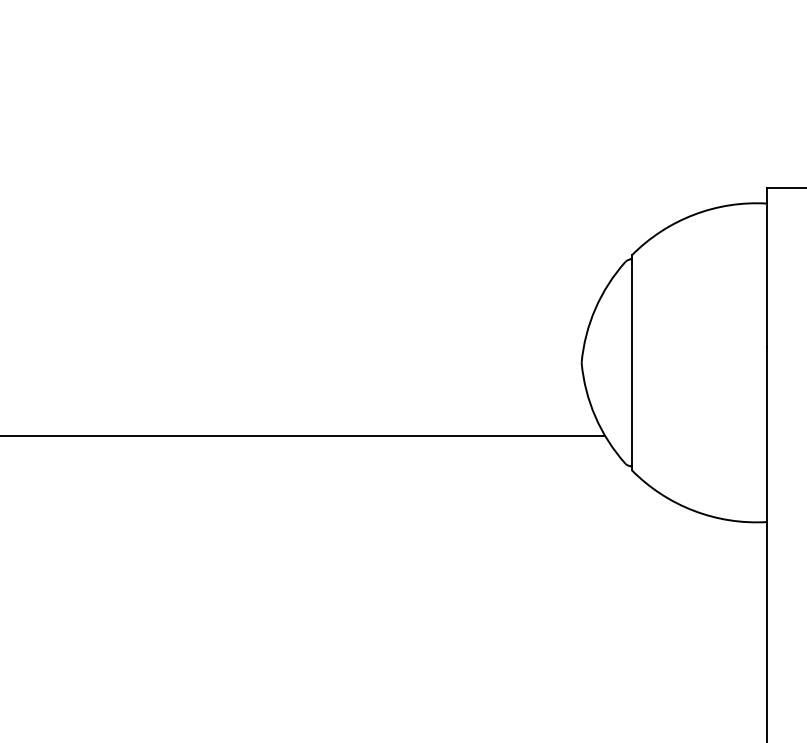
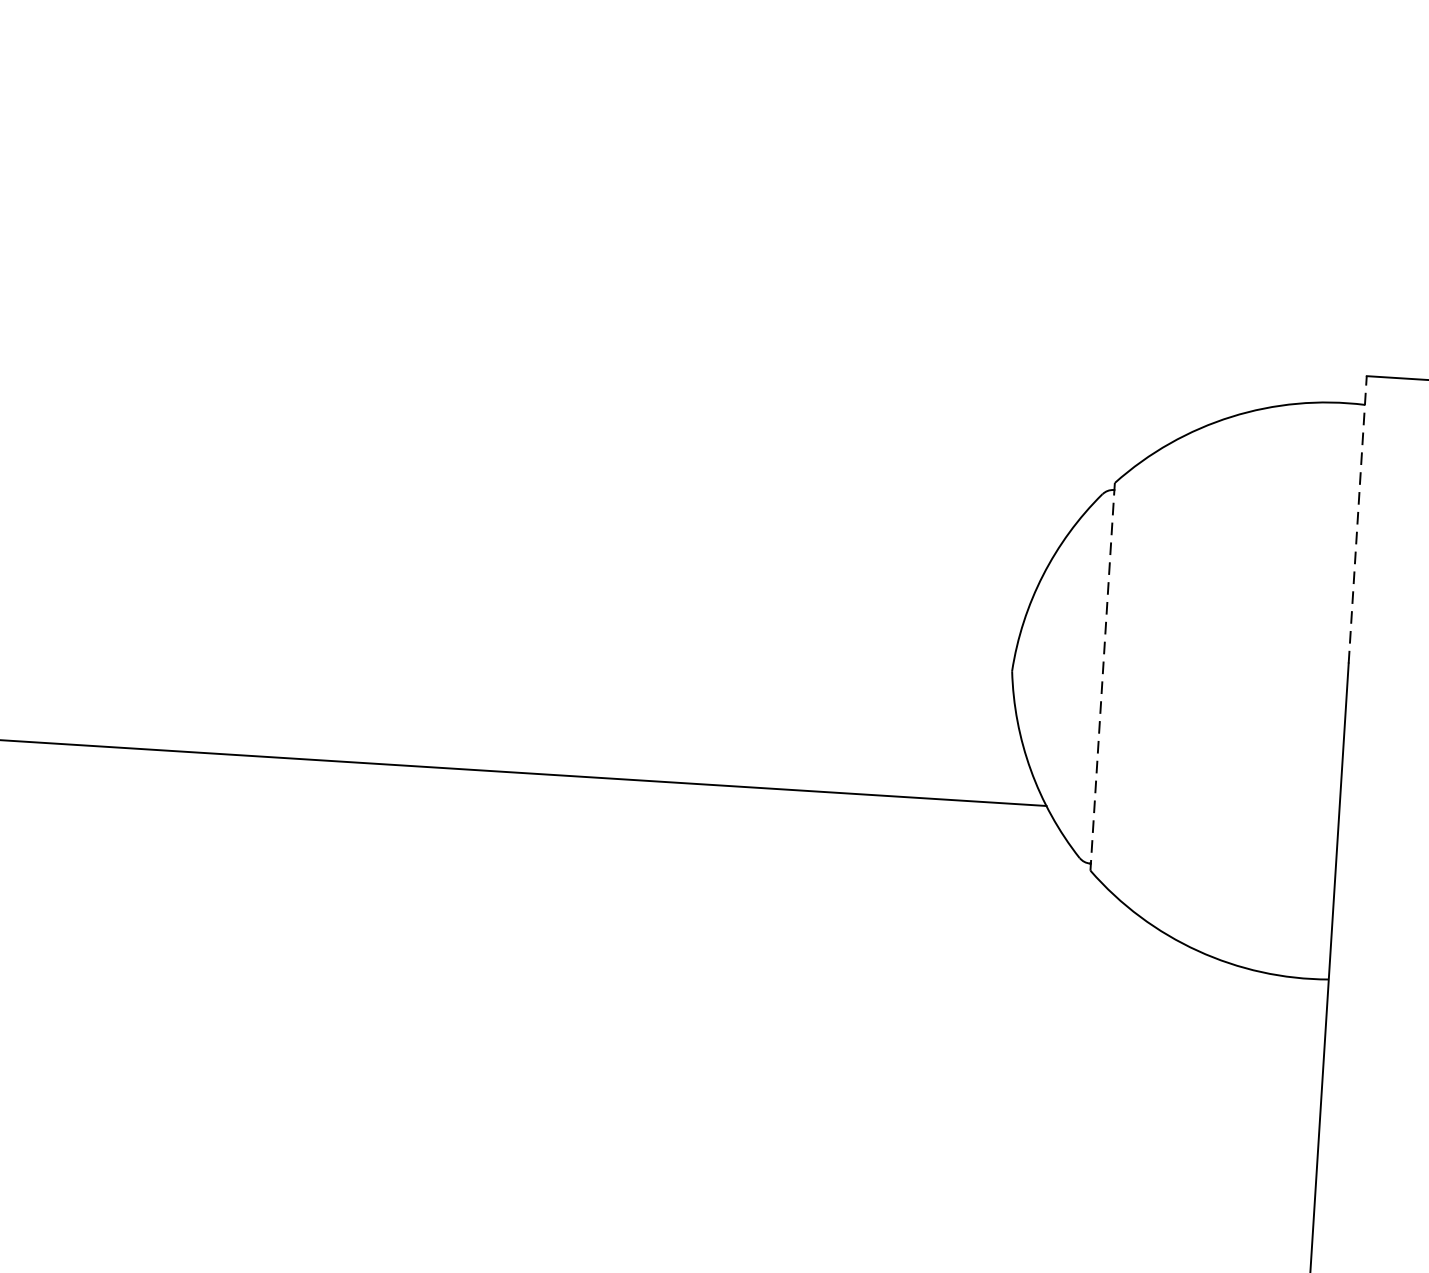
line: (767, 267) -> (1358, 520), solid -> dashed
line: (631, 363) -> (1102, 678), solid -> dashed

